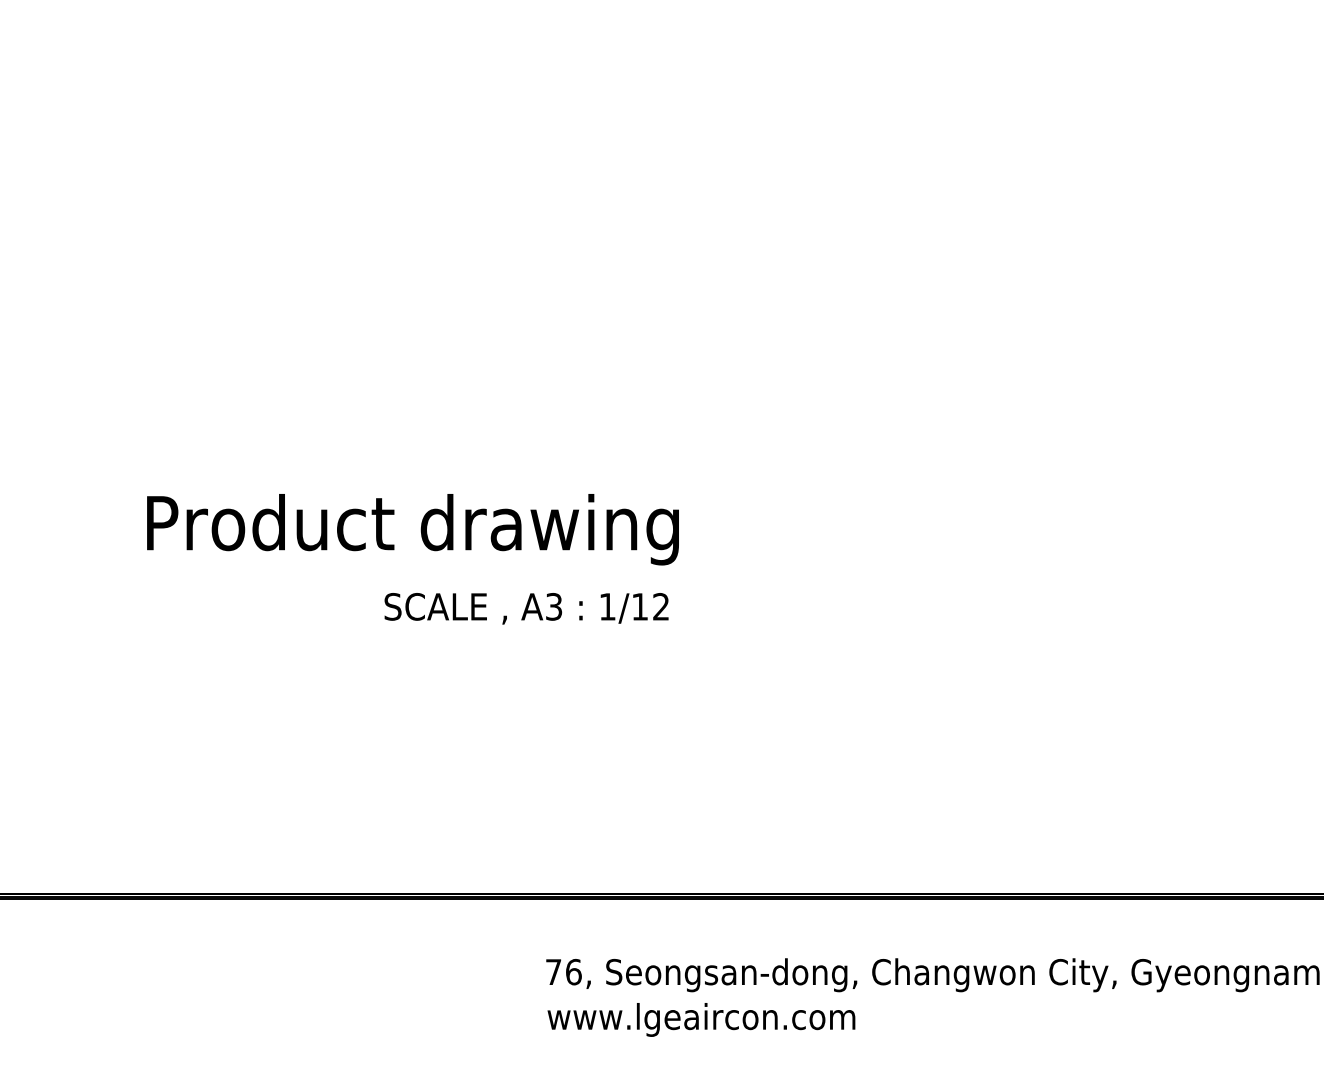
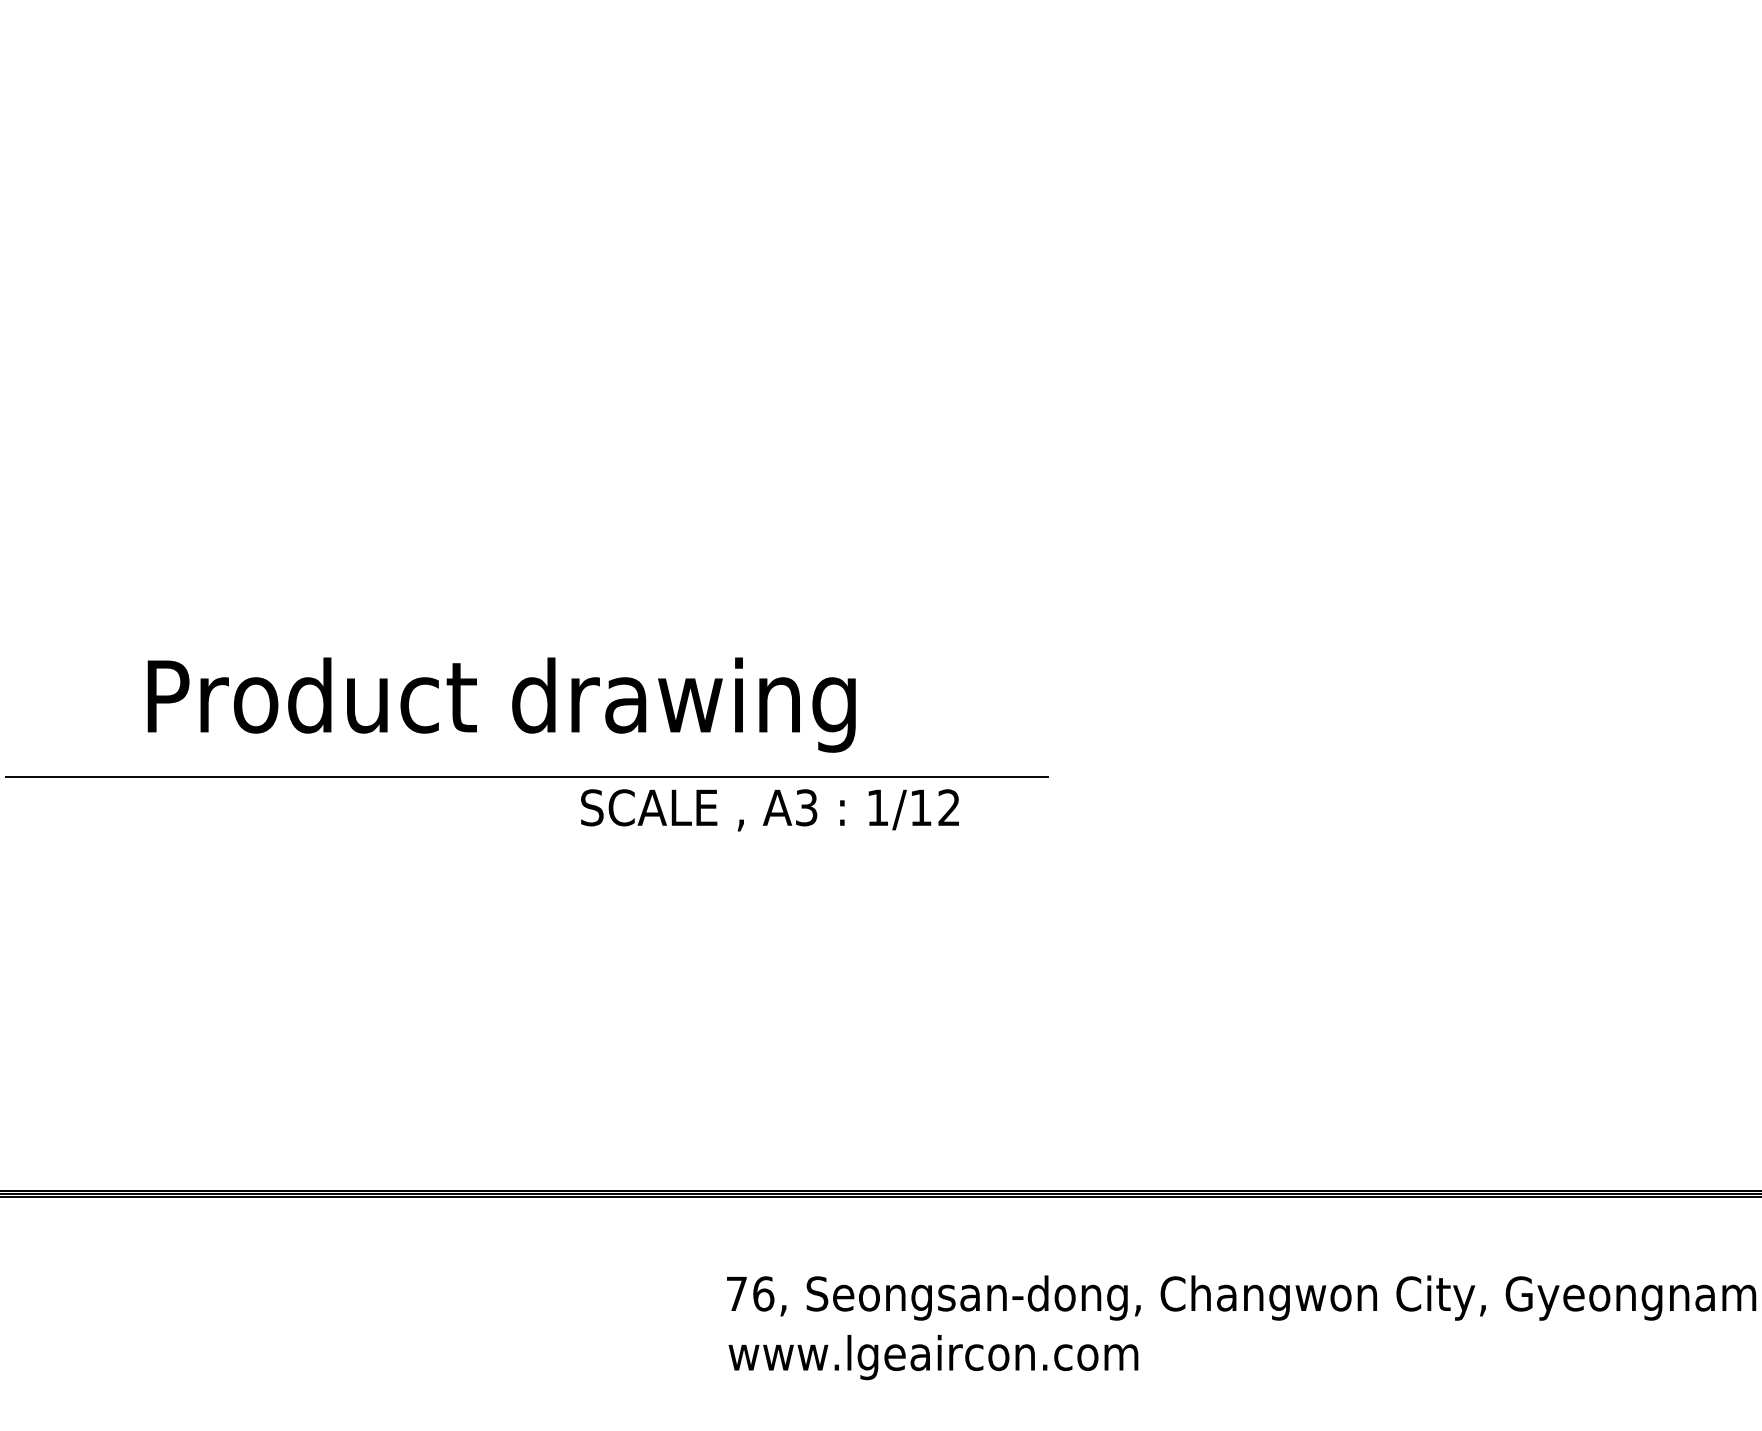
text: (412, 529) -> (501, 704), moved
line: (395, 583) -> (526, 776), added
text: (526, 608) -> (769, 809), moved

